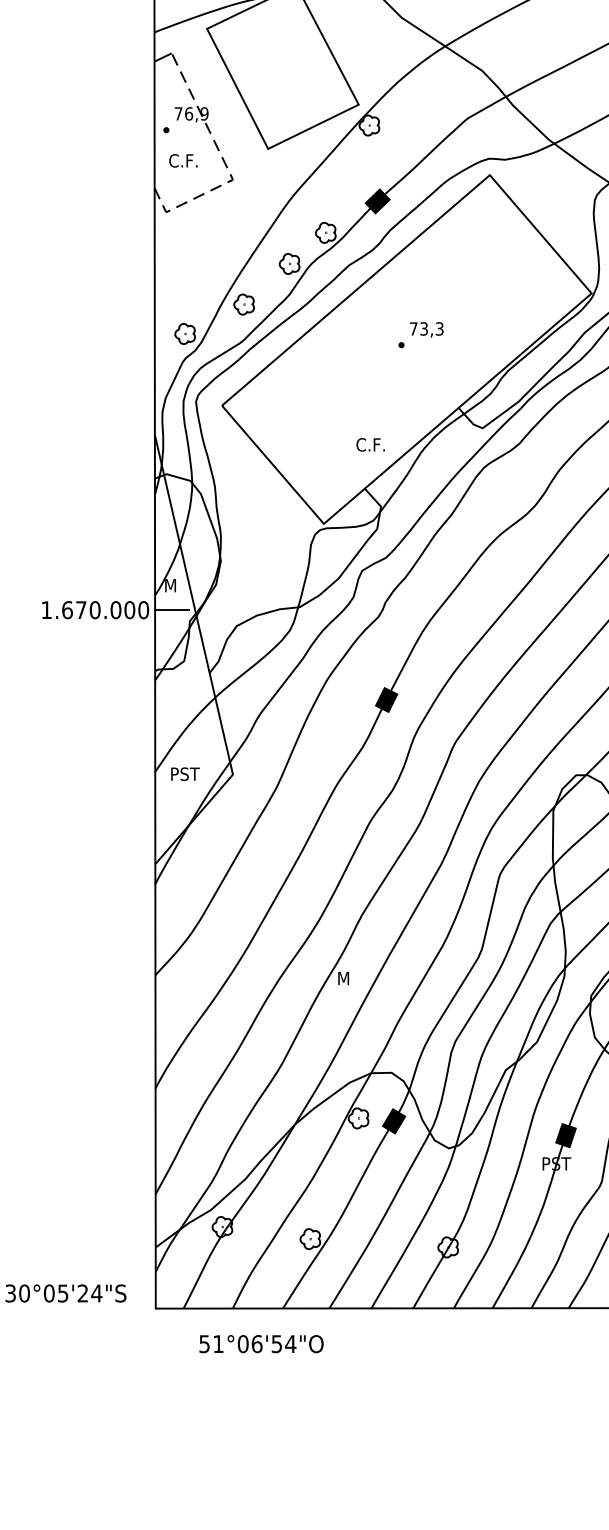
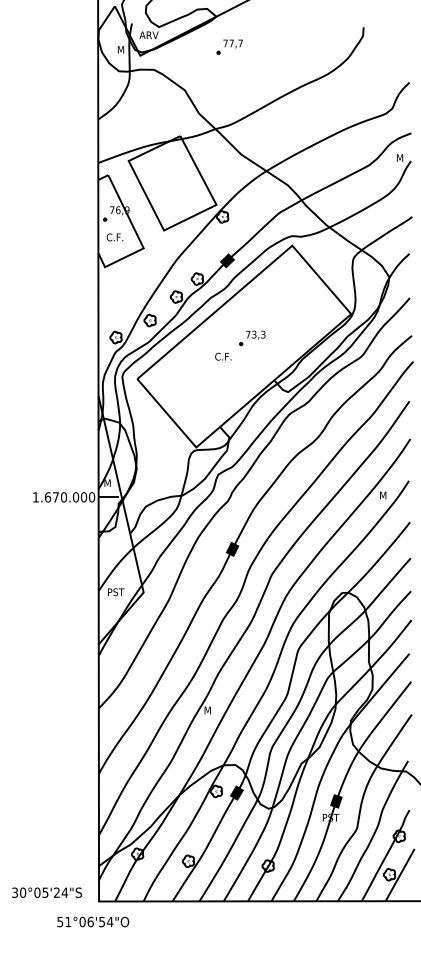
line: (225, 164) -> (139, 239), dashed -> solid
text: (370, 444) -> (223, 356), moved
text: (262, 1343) -> (93, 921), moved

